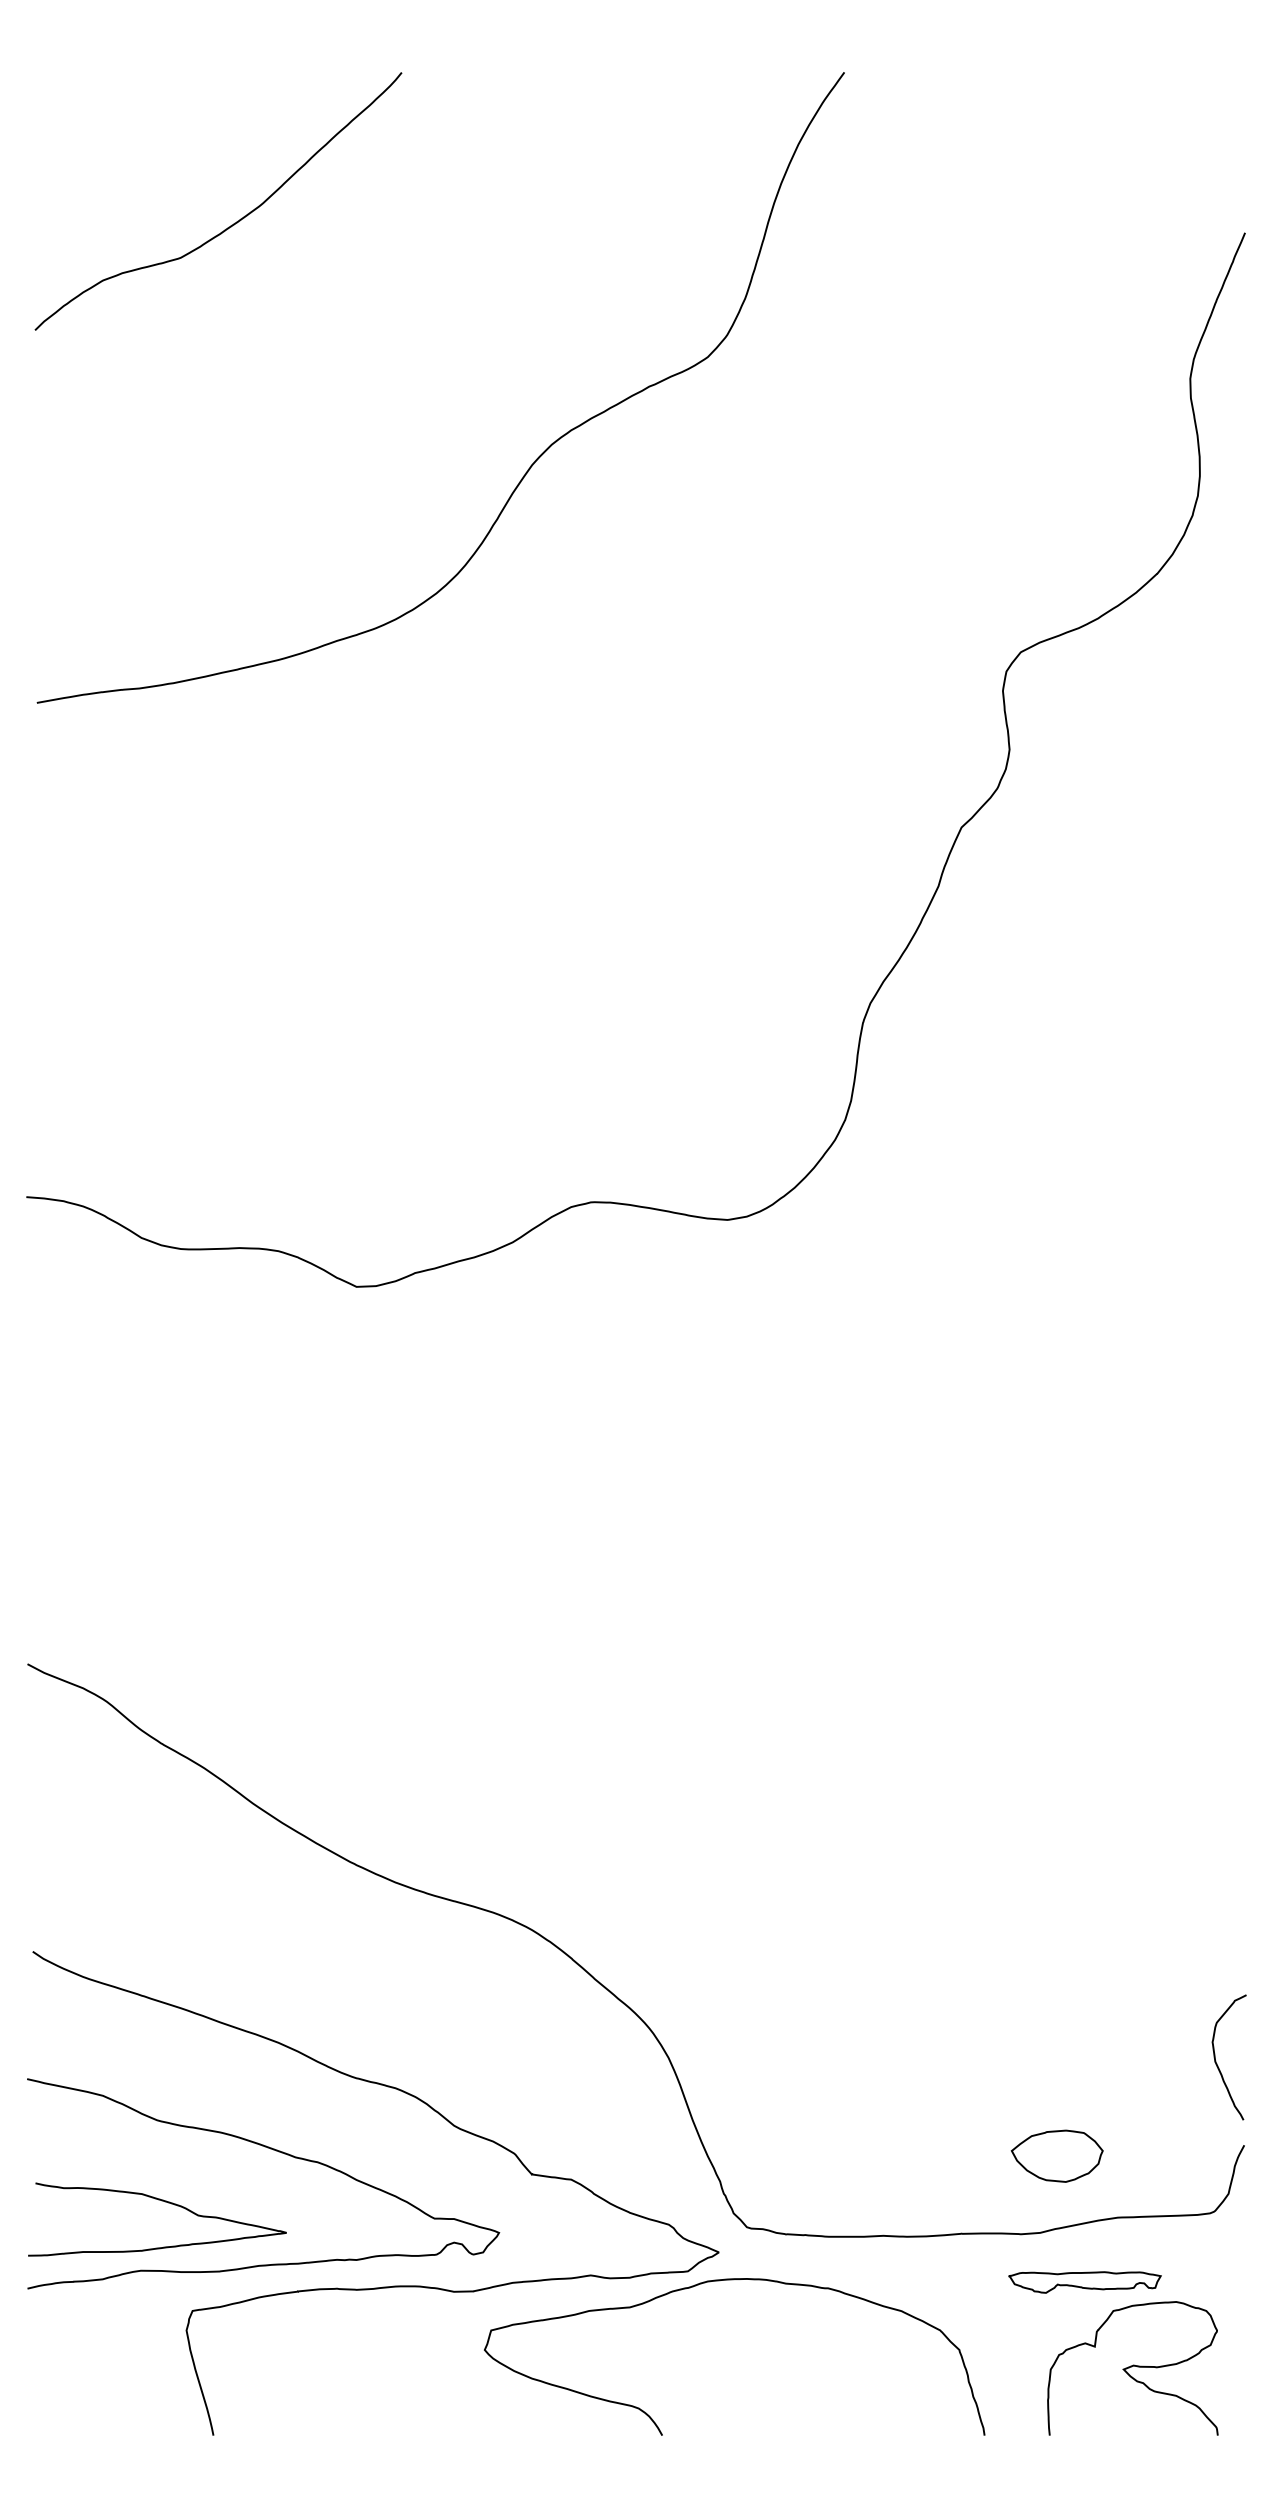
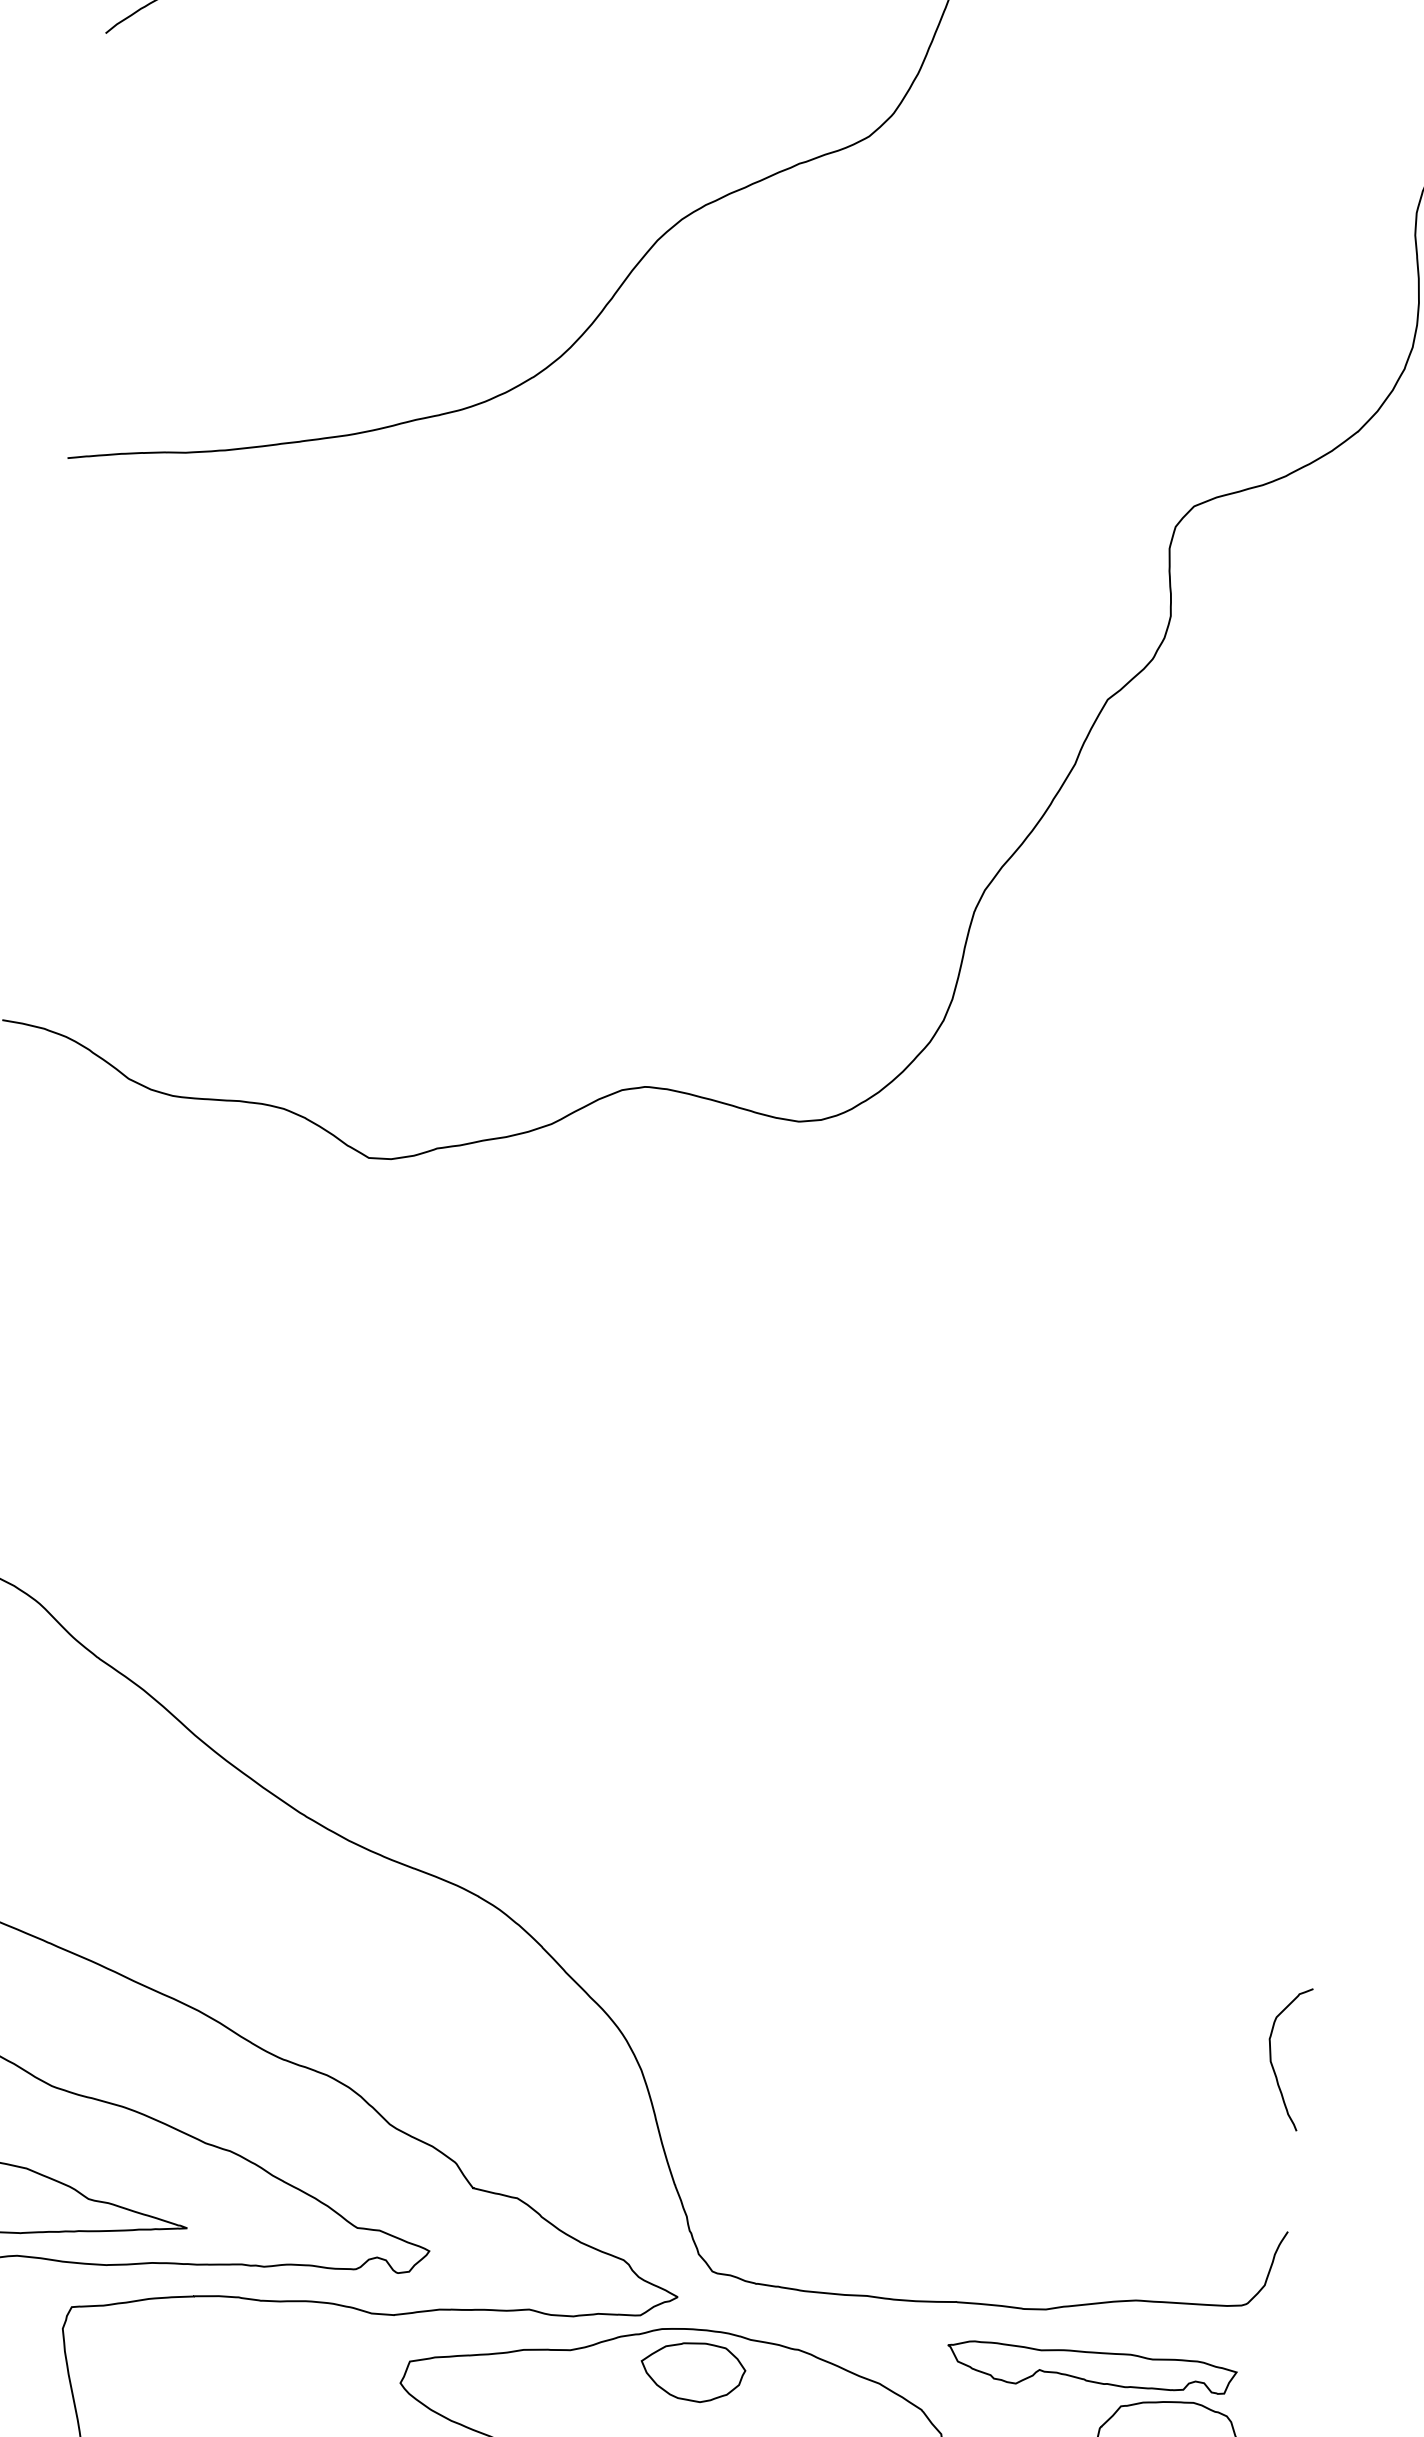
curve: (1216, 2060) -> (1272, 2060), moved
part: (1056, 2155) -> (692, 2371), moved
part: (1084, 2282) -> (1091, 2370), size x1.67

